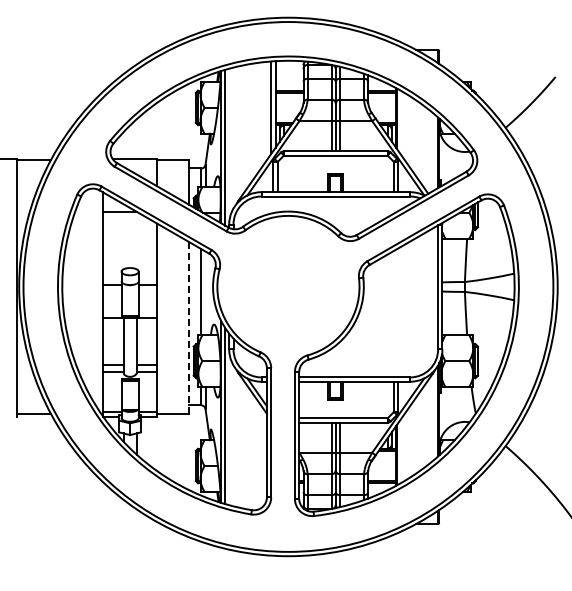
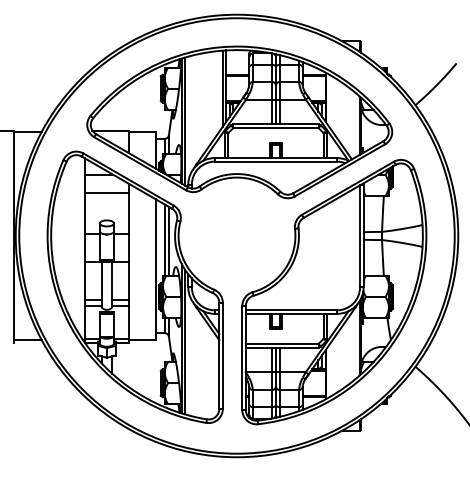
line: (130, 234) -> (107, 192), added
line: (205, 293) -> (168, 241), added
line: (189, 328) -> (155, 270), dashed -> solid

